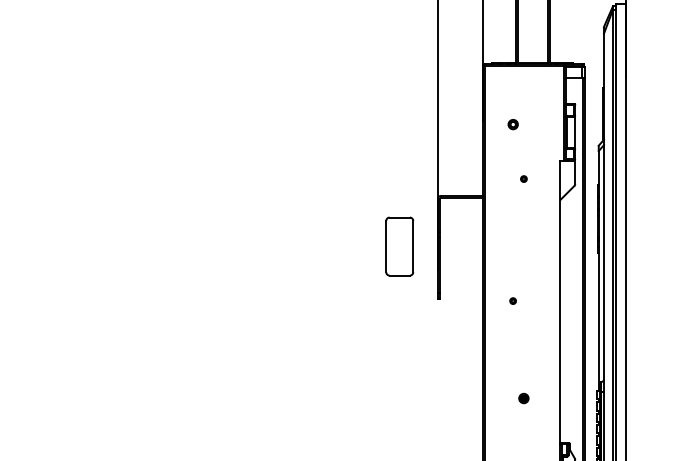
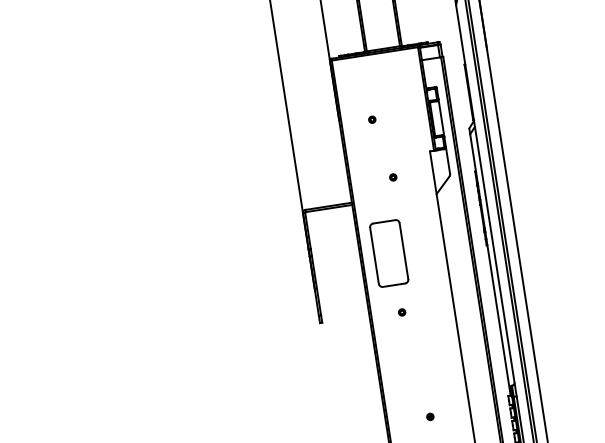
part: (512, 124) -> (371, 119), size x0.62
part: (399, 246) -> (388, 253), moved
part: (523, 398) -> (429, 416), size x0.62

